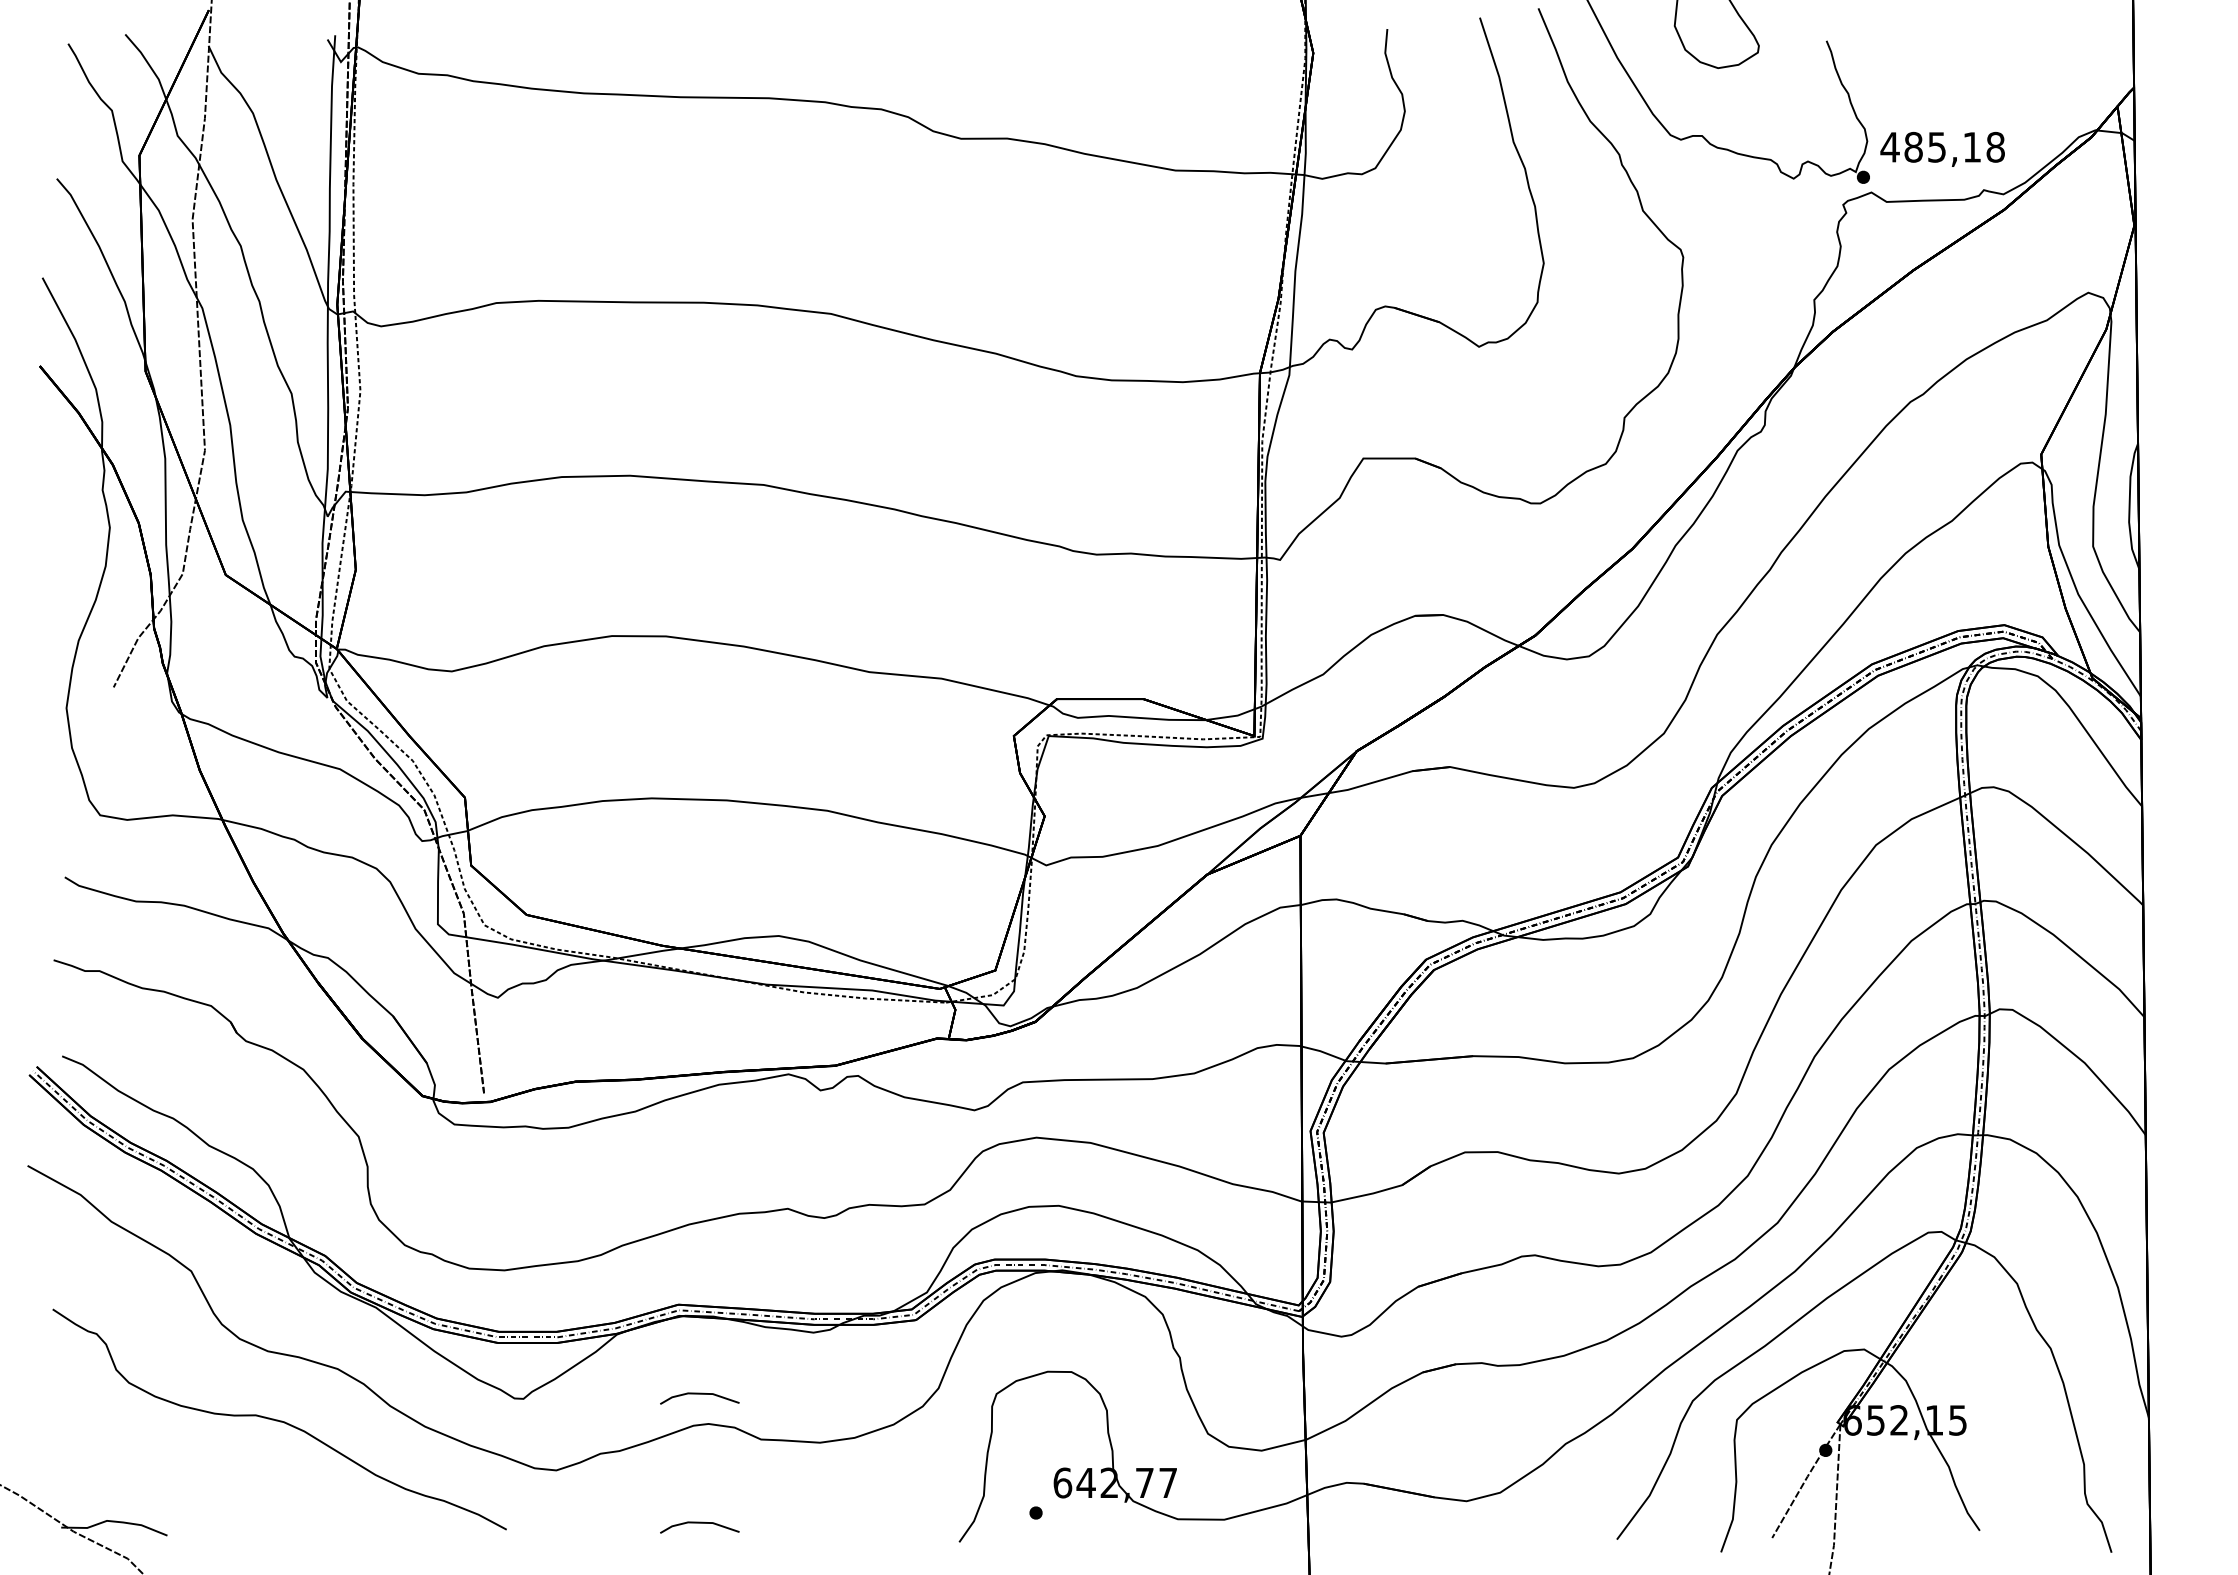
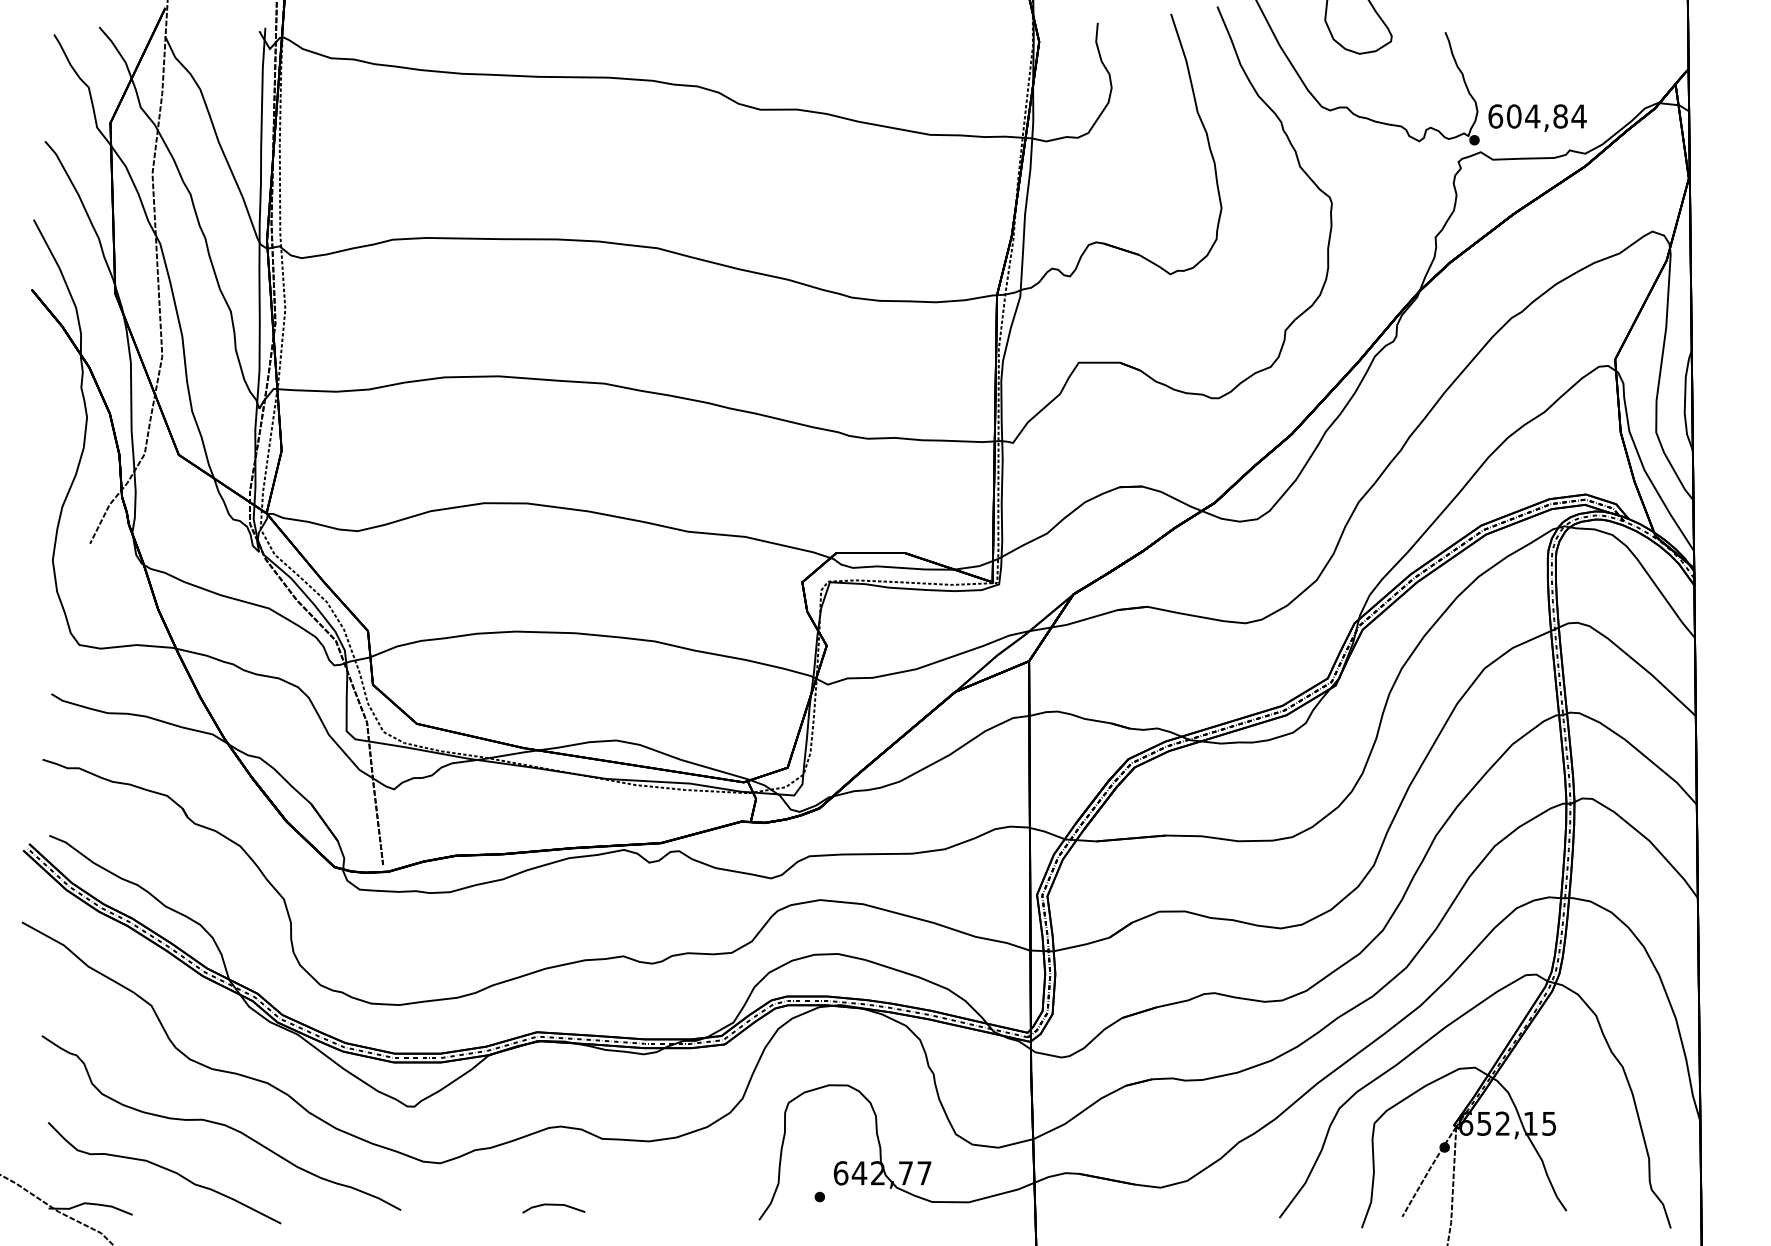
text: (1942, 146) -> (1537, 115), 485,18 -> 604,84
line: (699, 1394) -> (553, 1103), removed
curve: (209, 1478) -> (165, 1169), added

